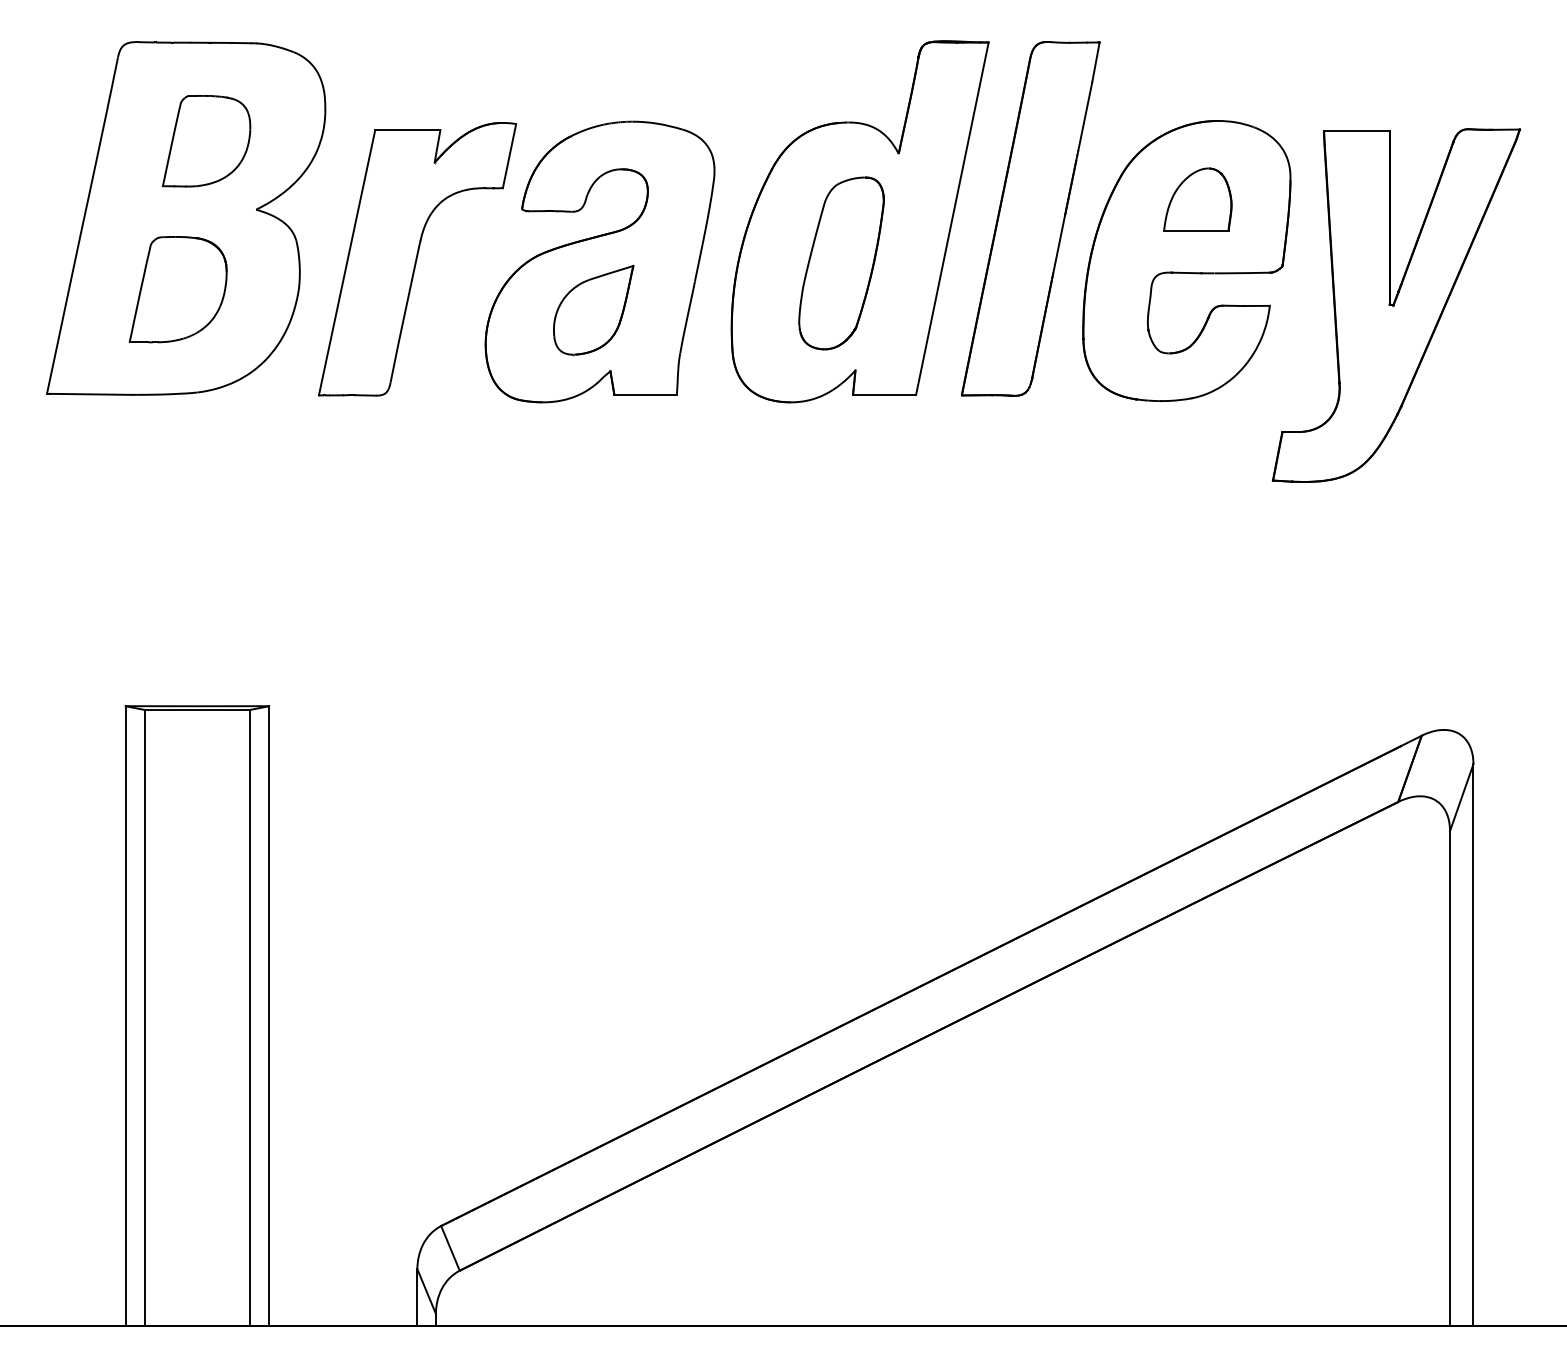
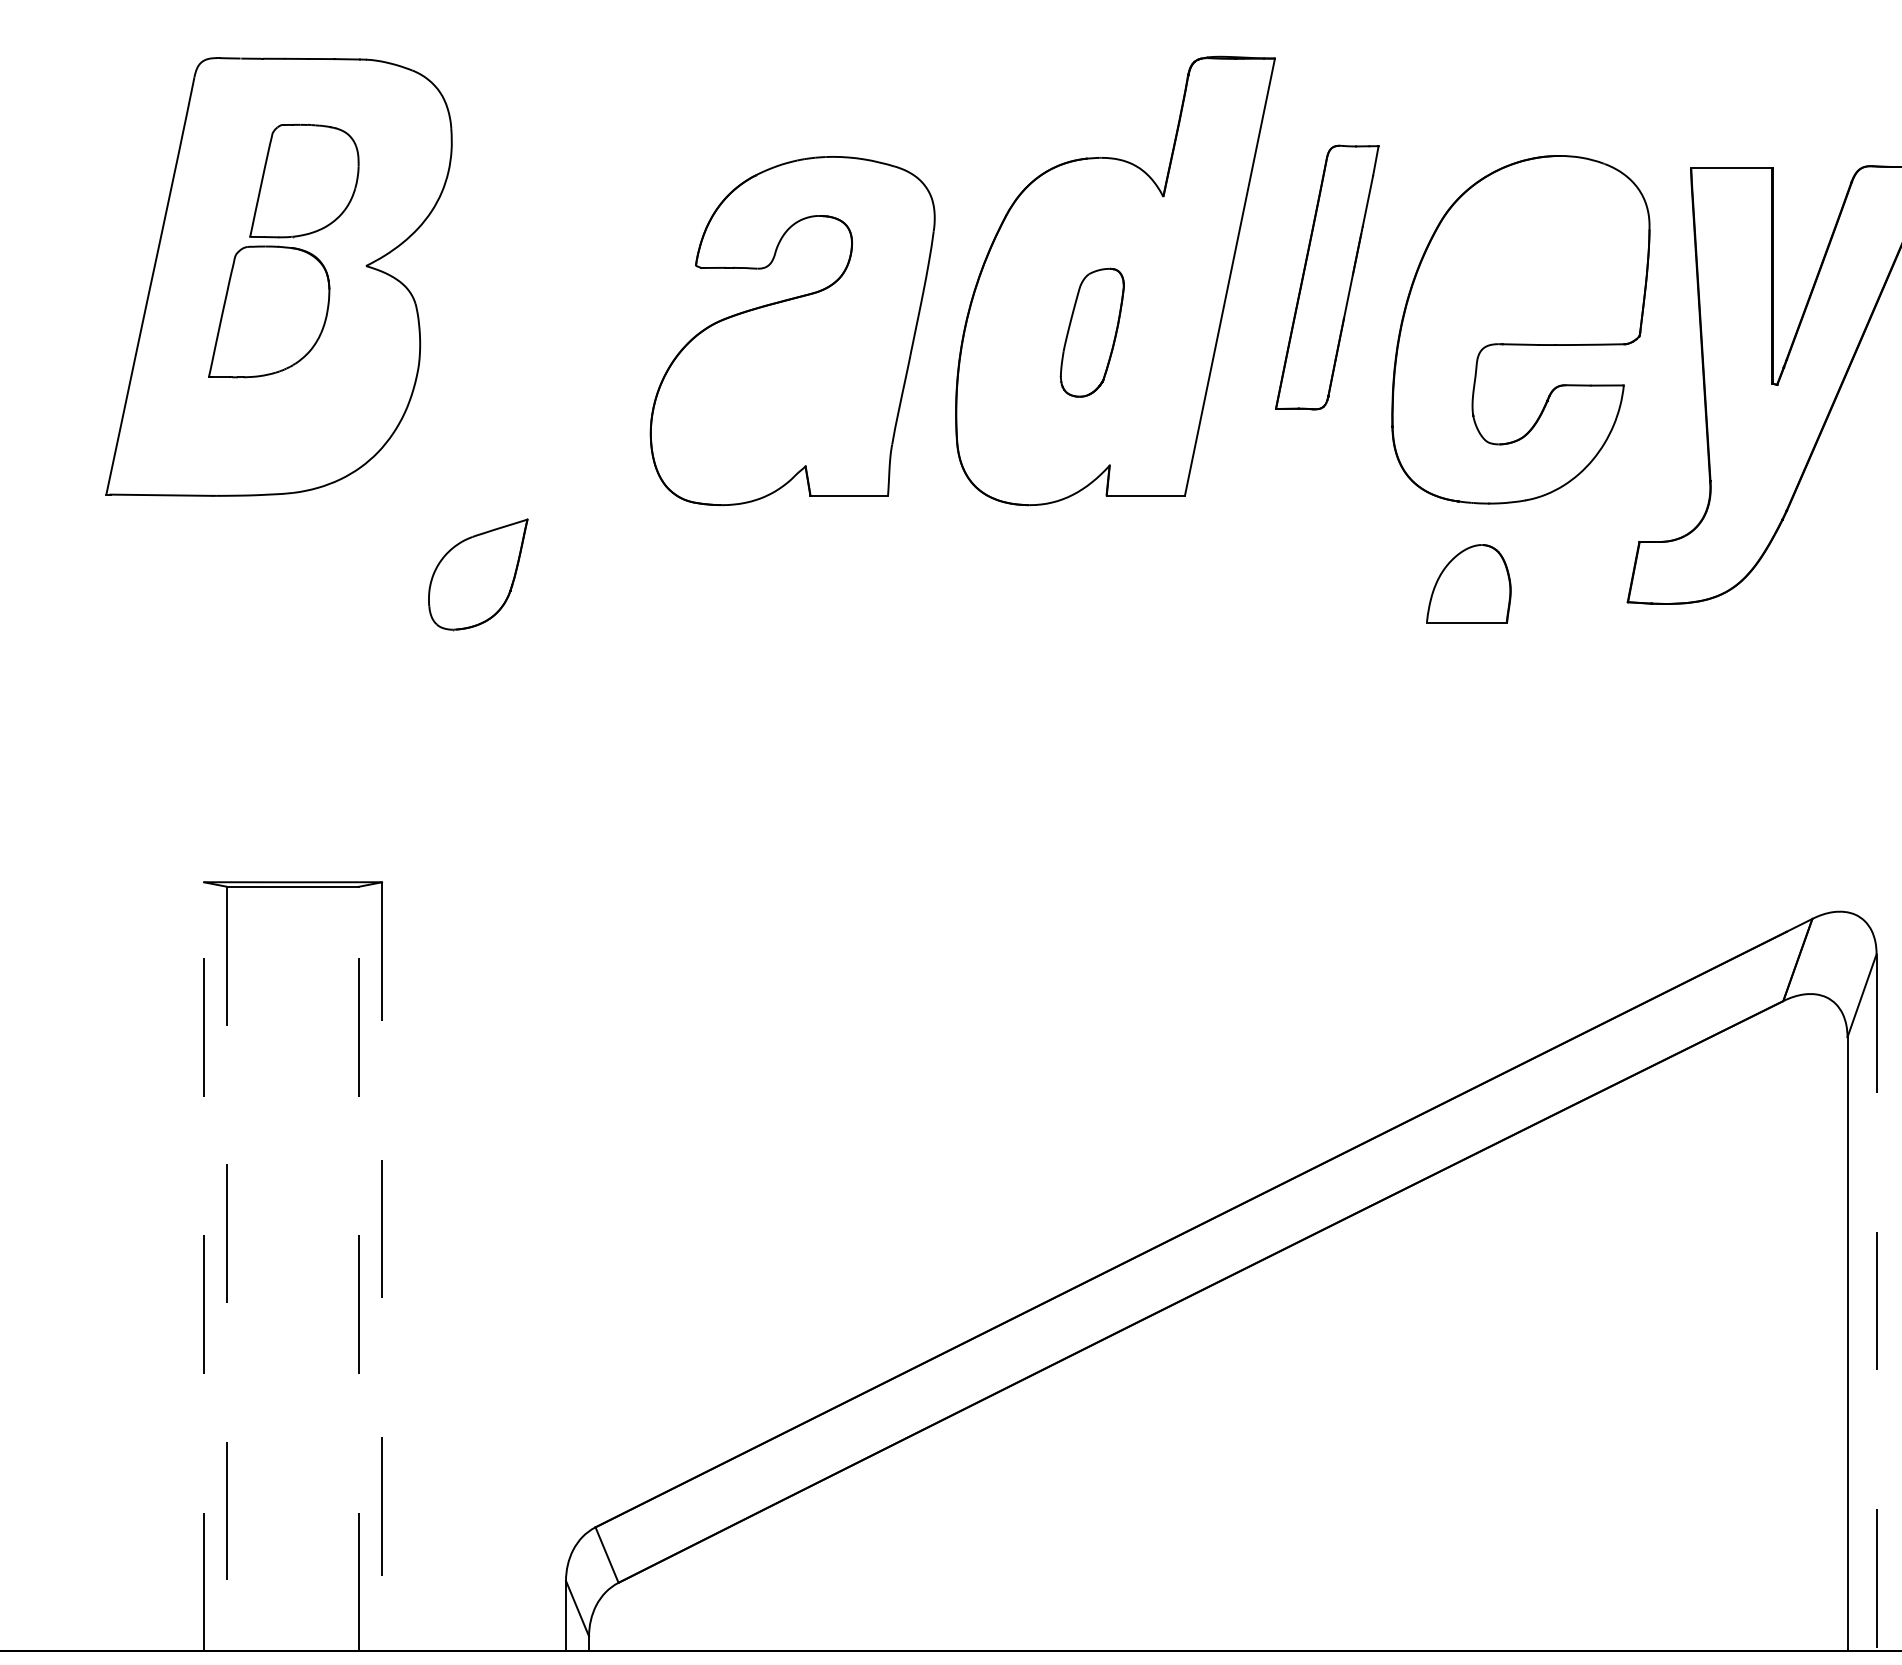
part: (1197, 199) -> (1468, 583), moved
part: (1030, 218) -> (1326, 276), size x0.6
part: (417, 259) -> (566, 327), removed
part: (841, 263) -> (1092, 332), size x0.6
part: (177, 289) -> (268, 311), moved
part: (593, 310) -> (478, 574), moved
line: (125, 1016) -> (203, 1267), solid -> dashed
line: (269, 1016) -> (382, 1267), solid -> dashed
line: (250, 1017) -> (358, 1268), solid -> dashed
line: (144, 1018) -> (227, 1269), solid -> dashed
line: (1473, 1045) -> (1876, 1303), solid -> dashed

